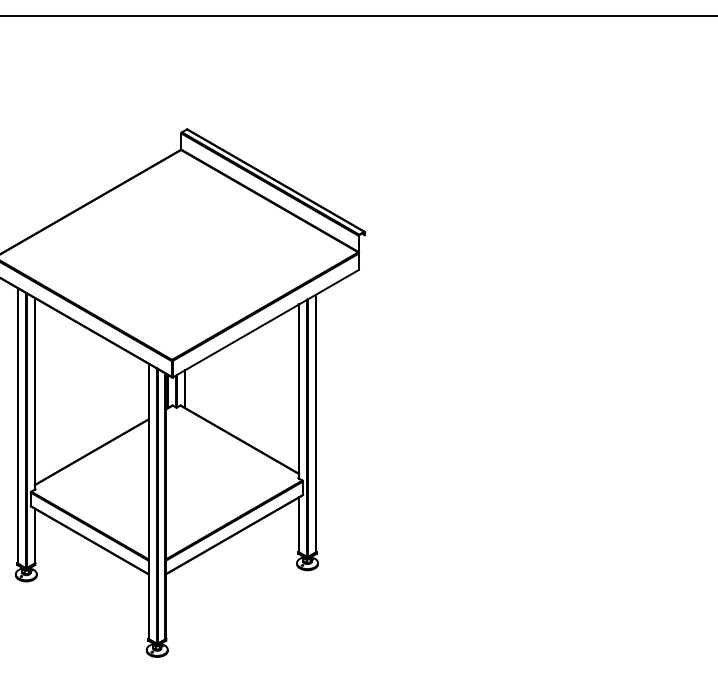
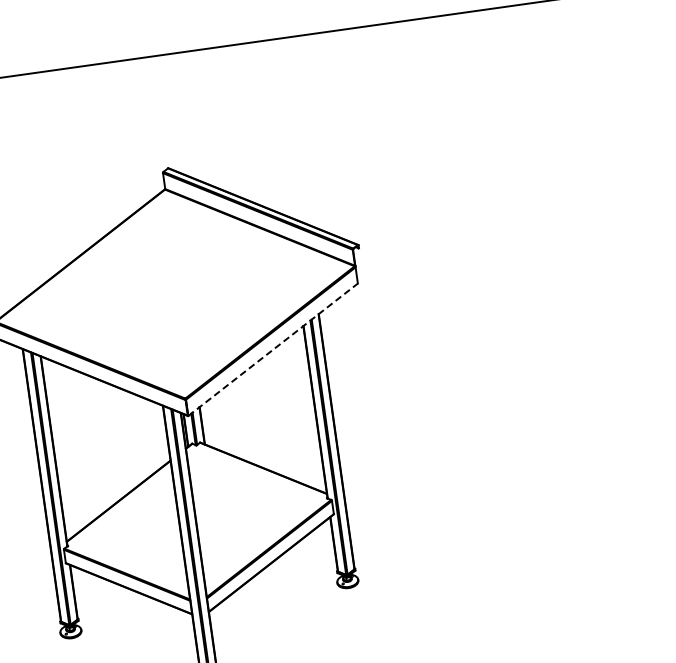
line: (265, 323) -> (272, 349), solid -> dashed

